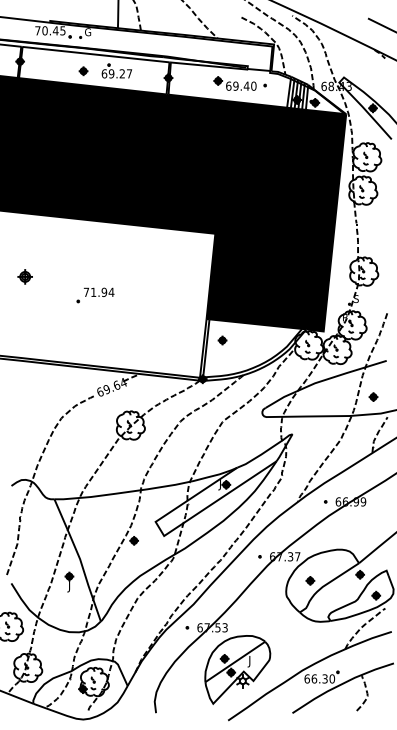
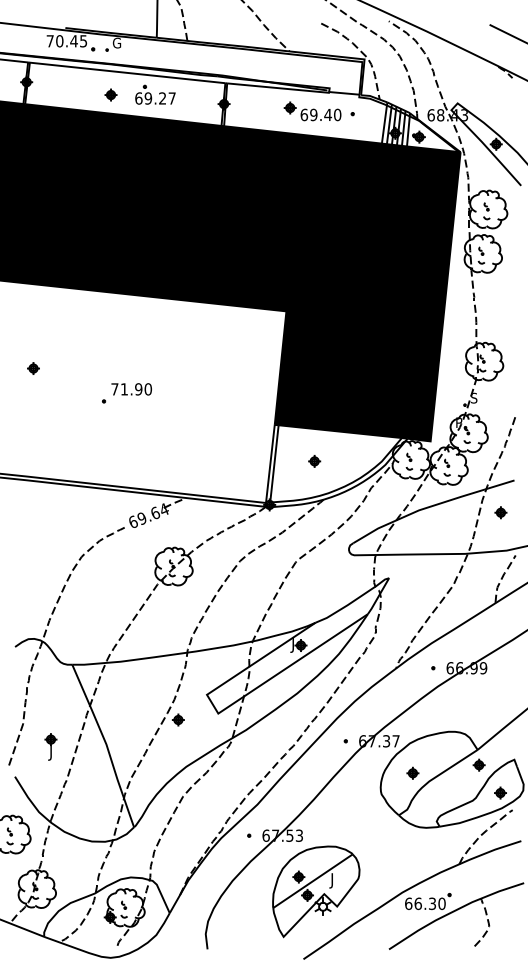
part: (25, 276) -> (33, 368), size x0.62
text: (111, 292) -> (148, 389), 71.94 -> 71.90
part: (222, 340) -> (314, 461), moved
part: (373, 396) -> (500, 511), moved
part: (69, 581) -> (51, 746), moved

